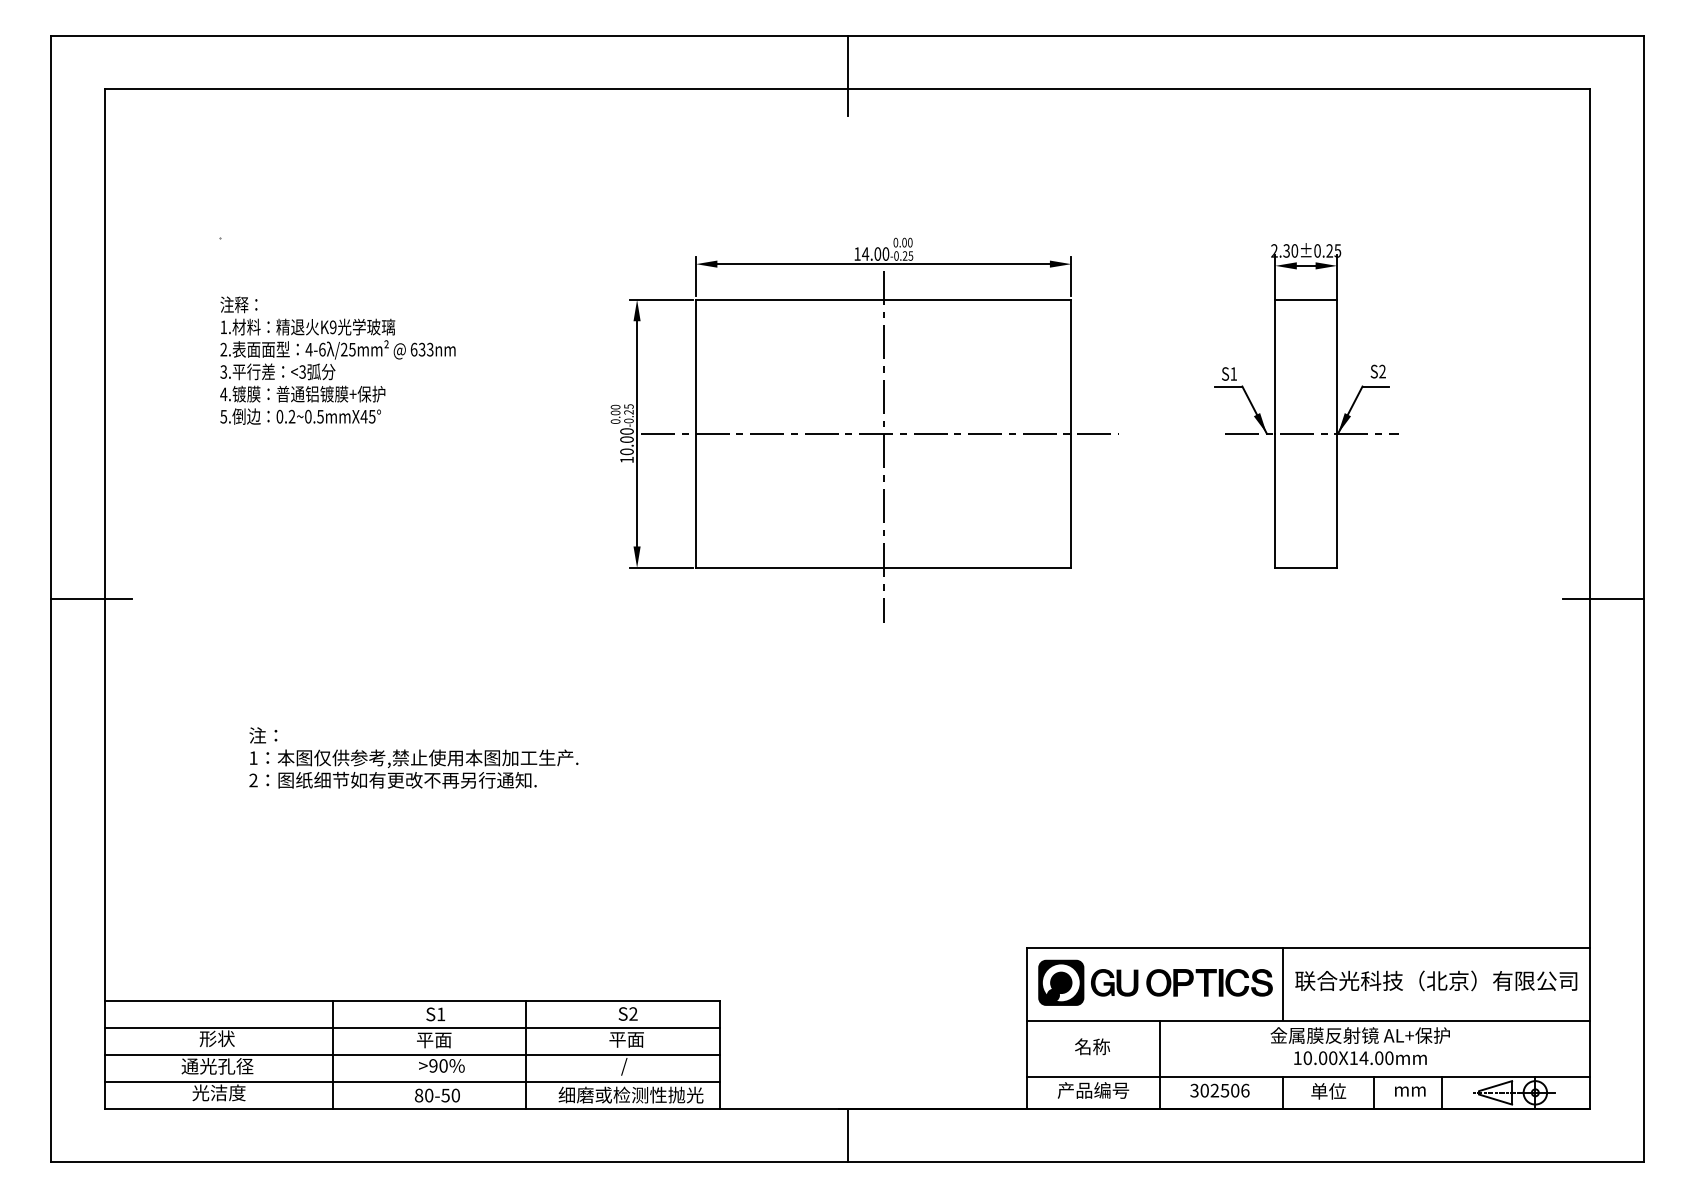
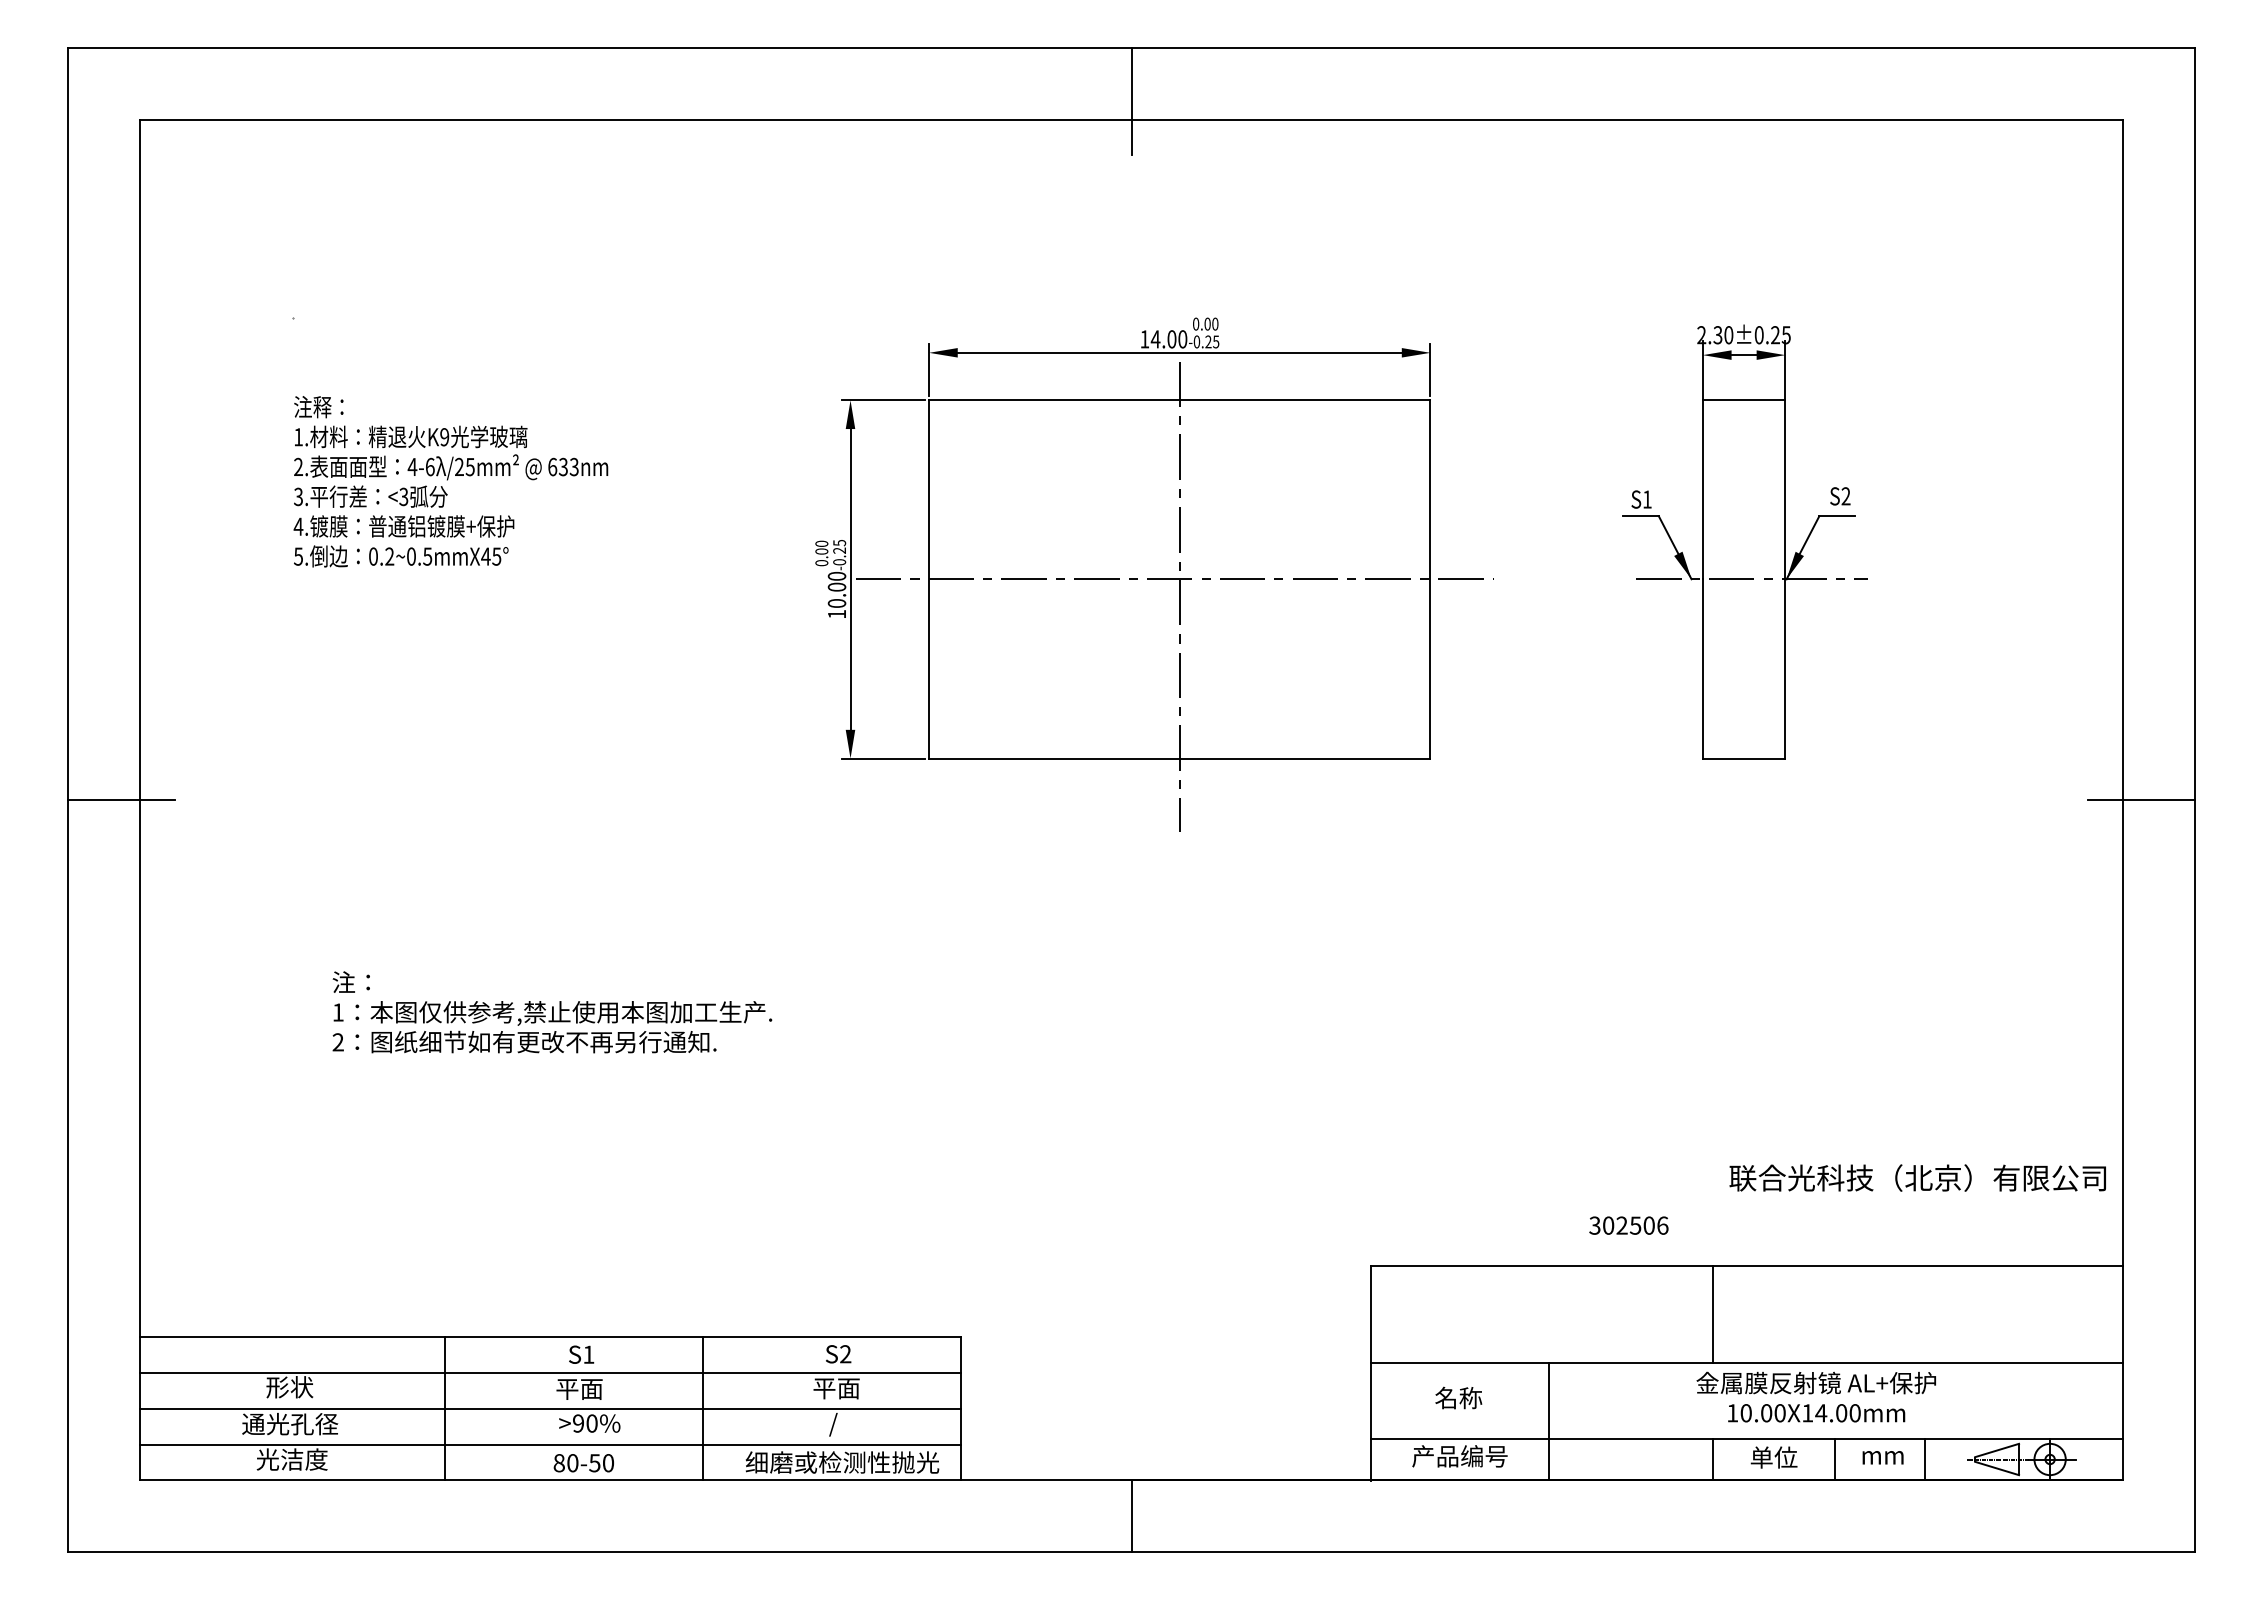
text: (1436, 980) -> (1917, 1177), moved
part: (1155, 982) -> (1542, 1312), removed
text: (1219, 1090) -> (1628, 1225), moved

